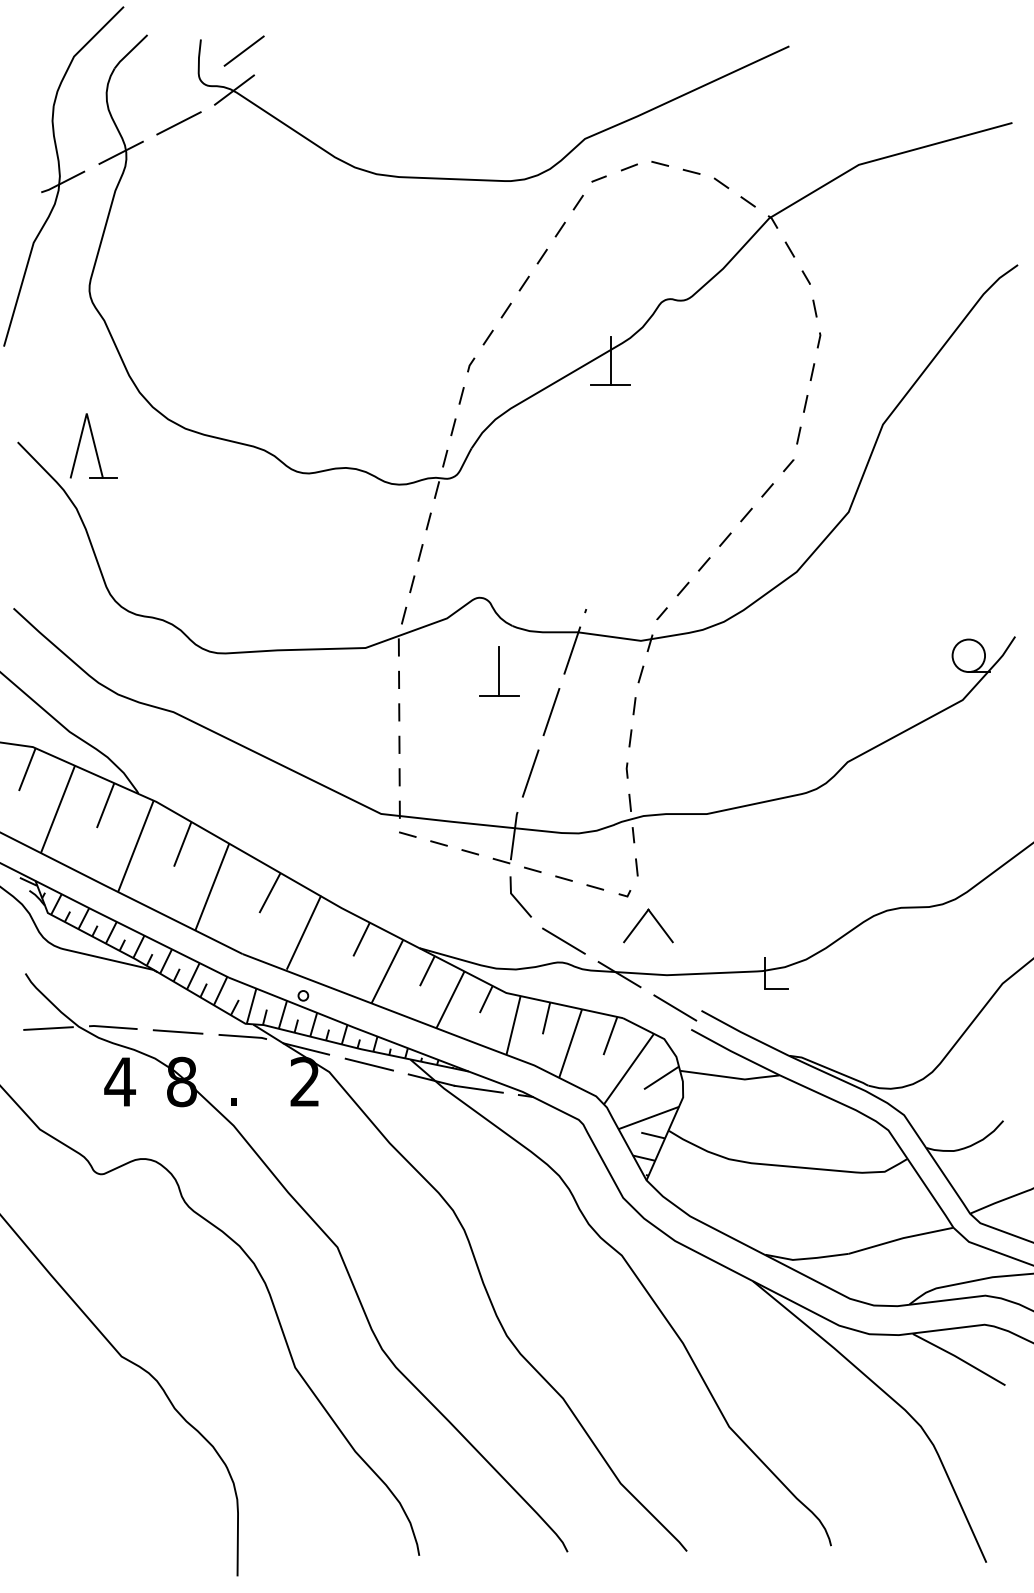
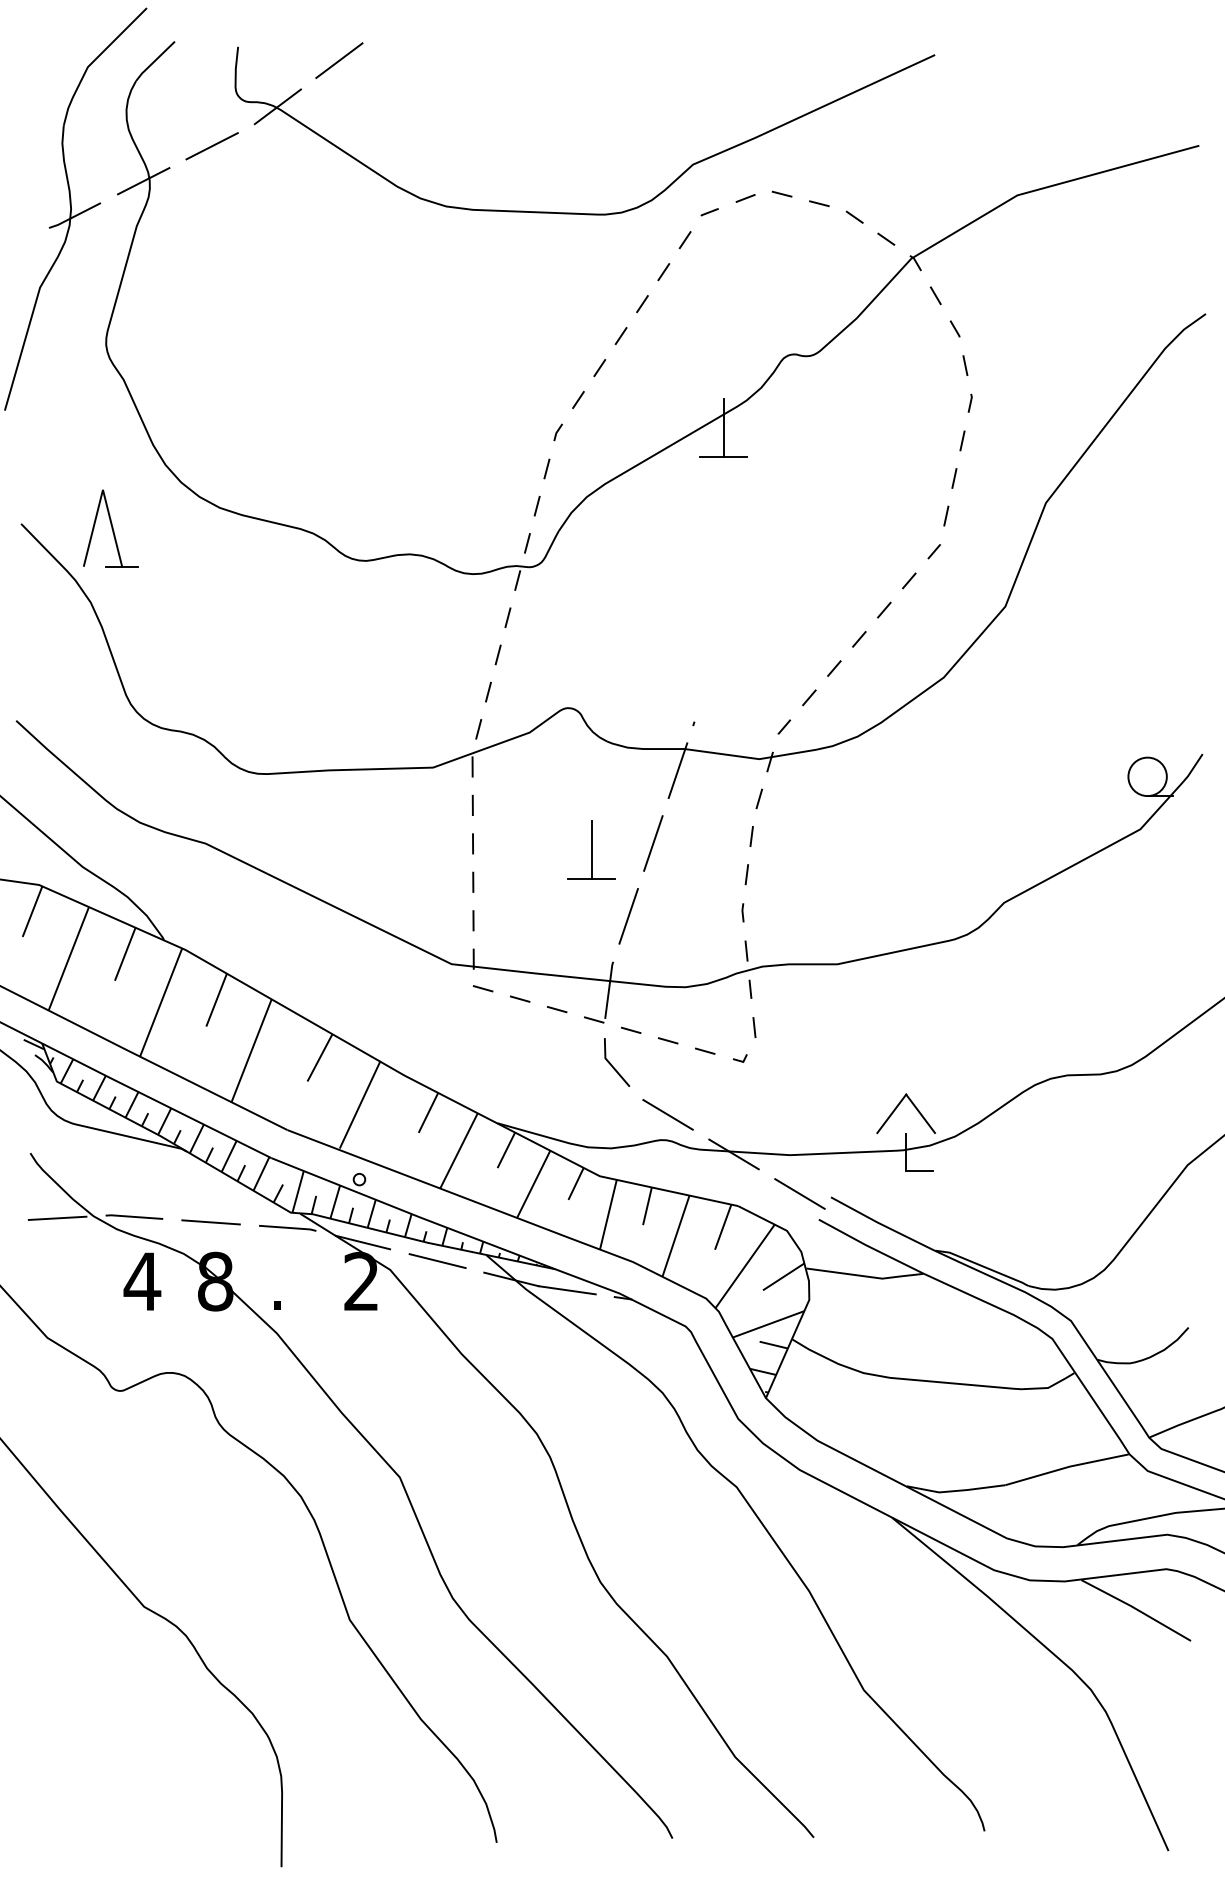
line: (244, 50) -> (339, 60), moved
part: (499, 670) -> (591, 849), moved
part: (640, 922) -> (896, 1109), moved

